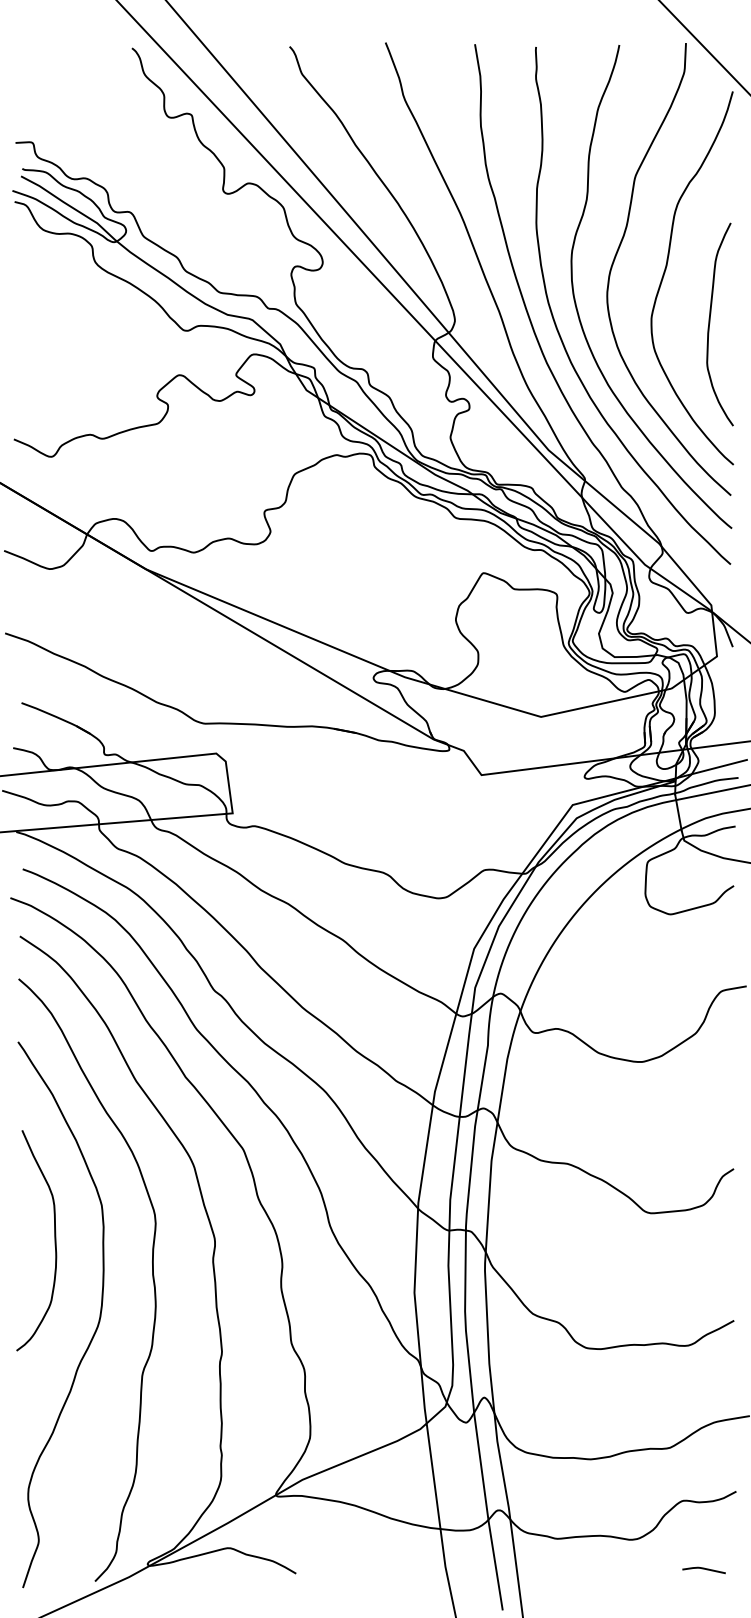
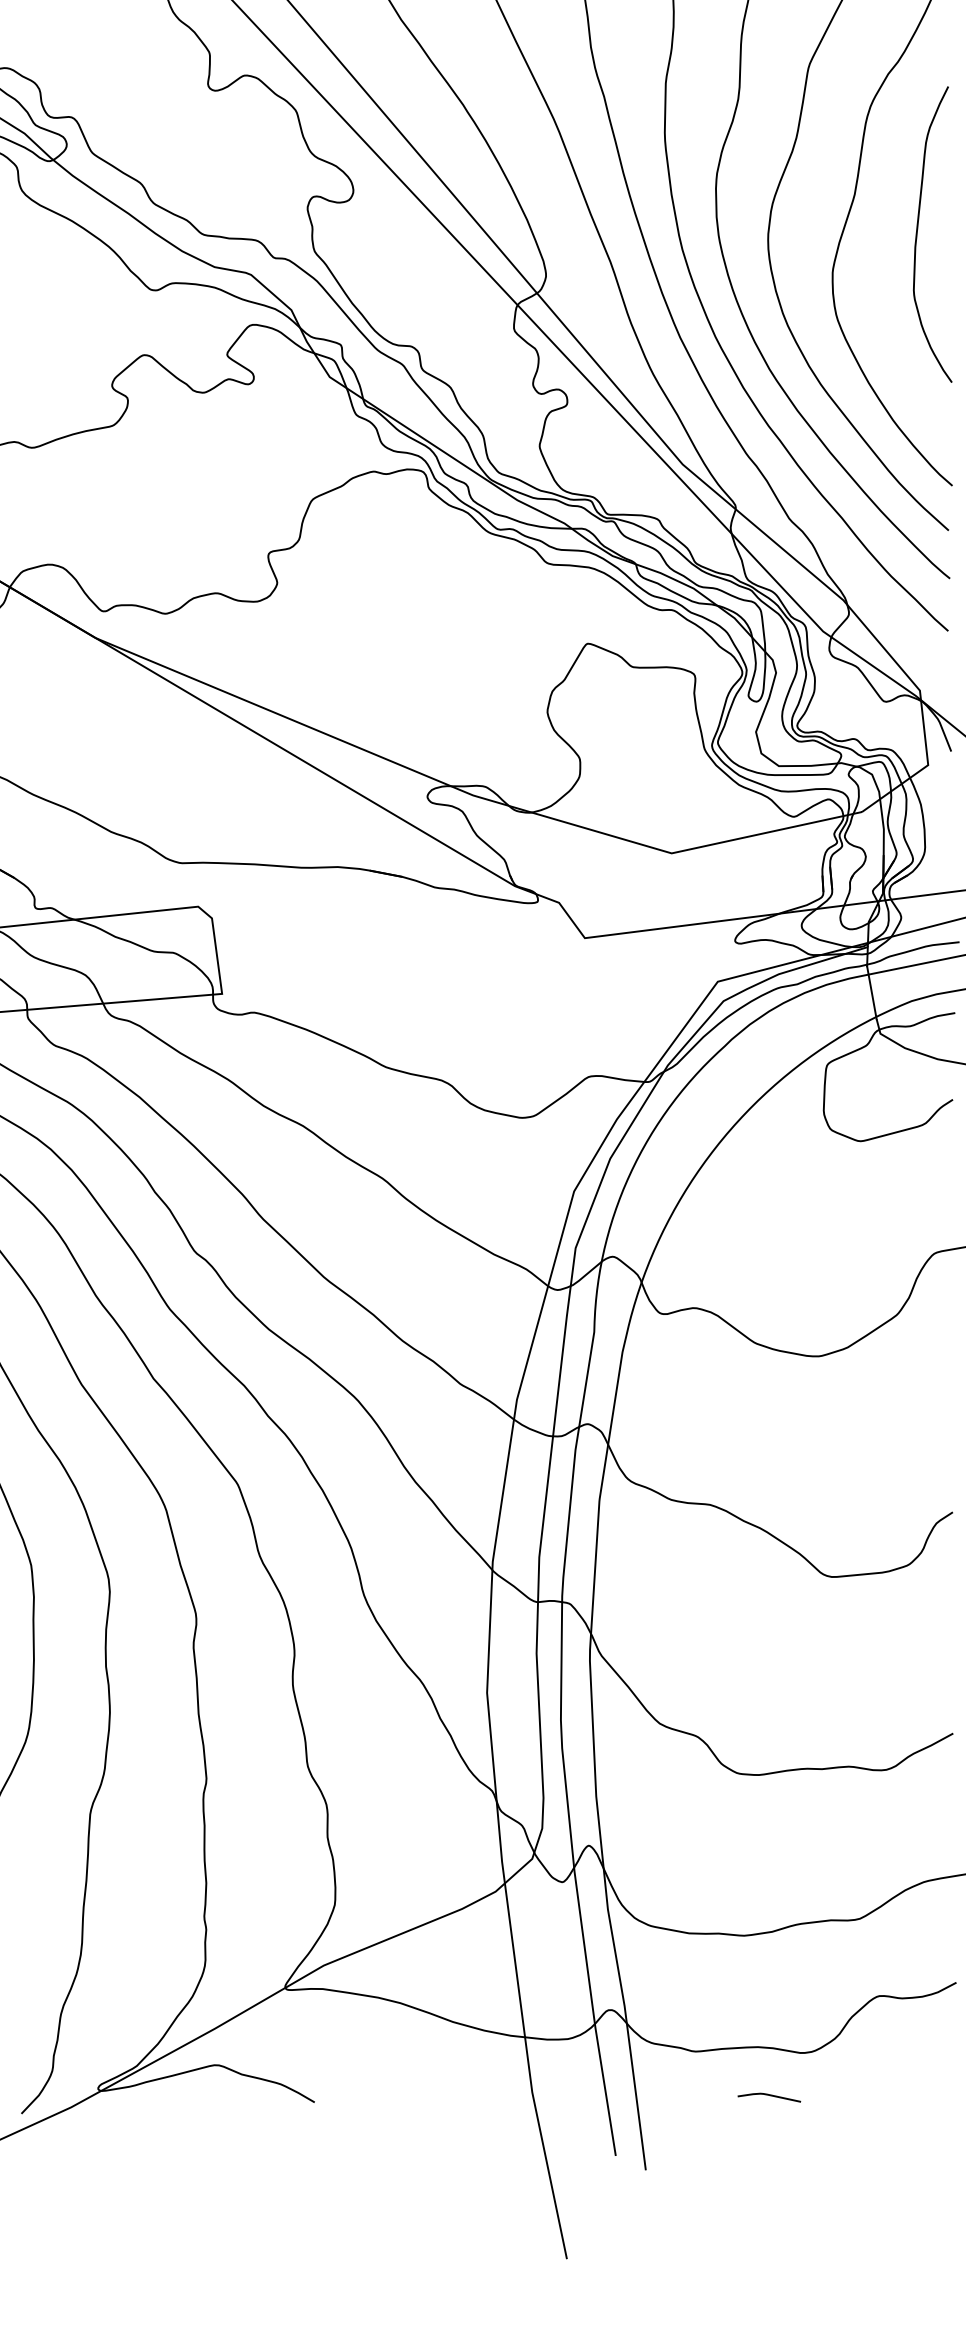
curve: (710, 323) -> (918, 233), moved
curve: (703, 1569) -> (768, 2096), moved

